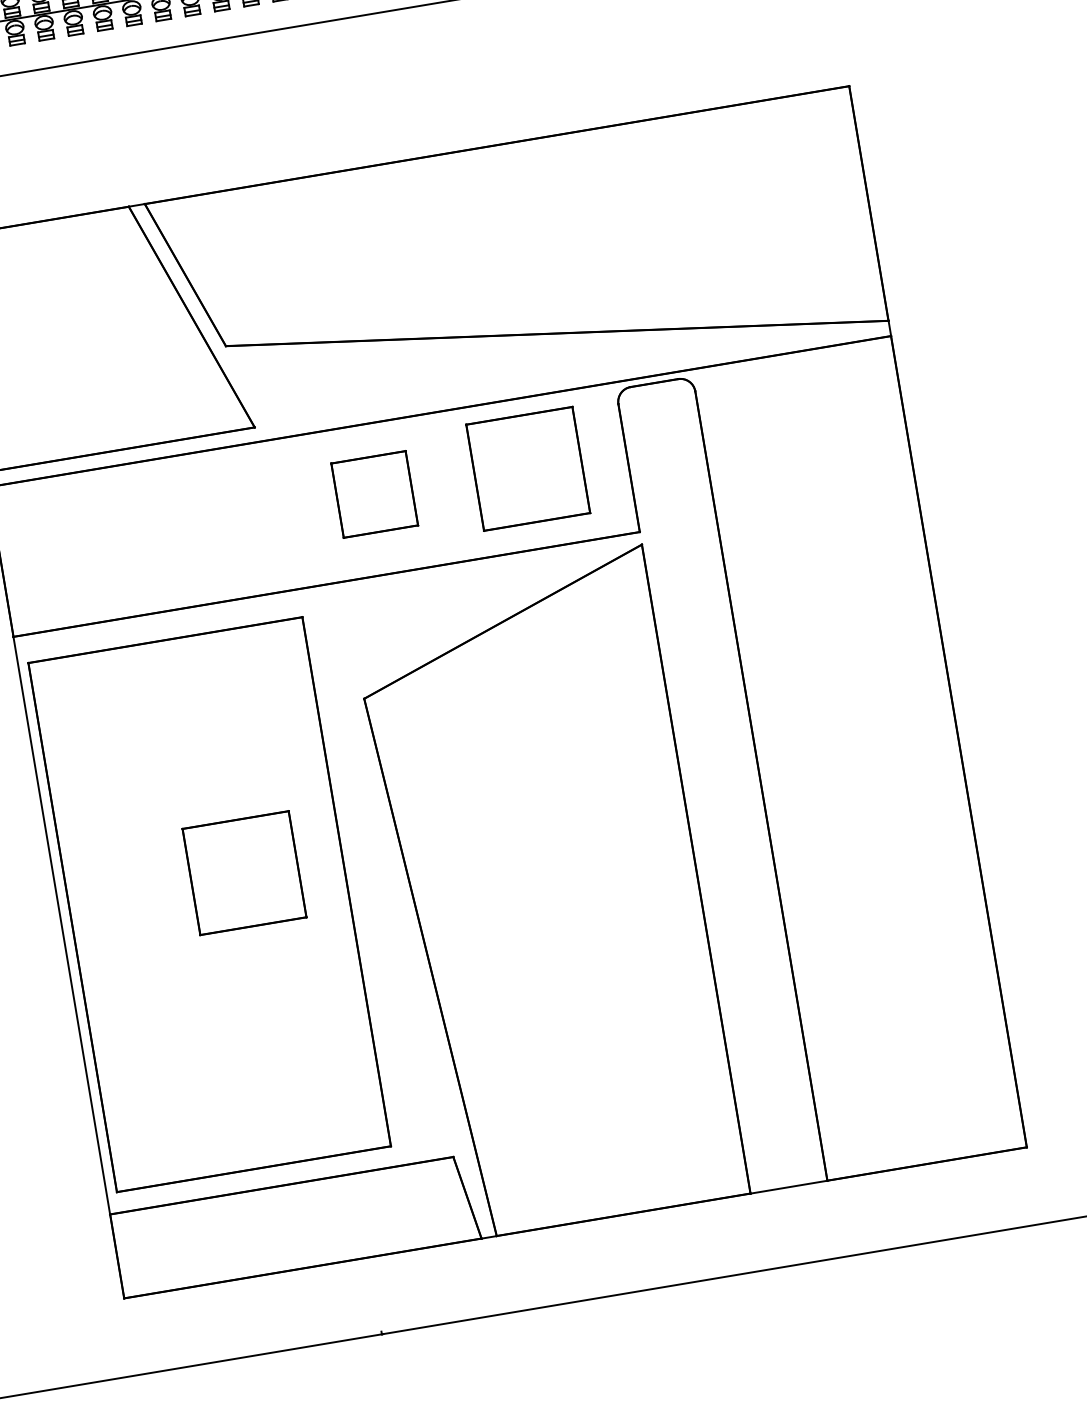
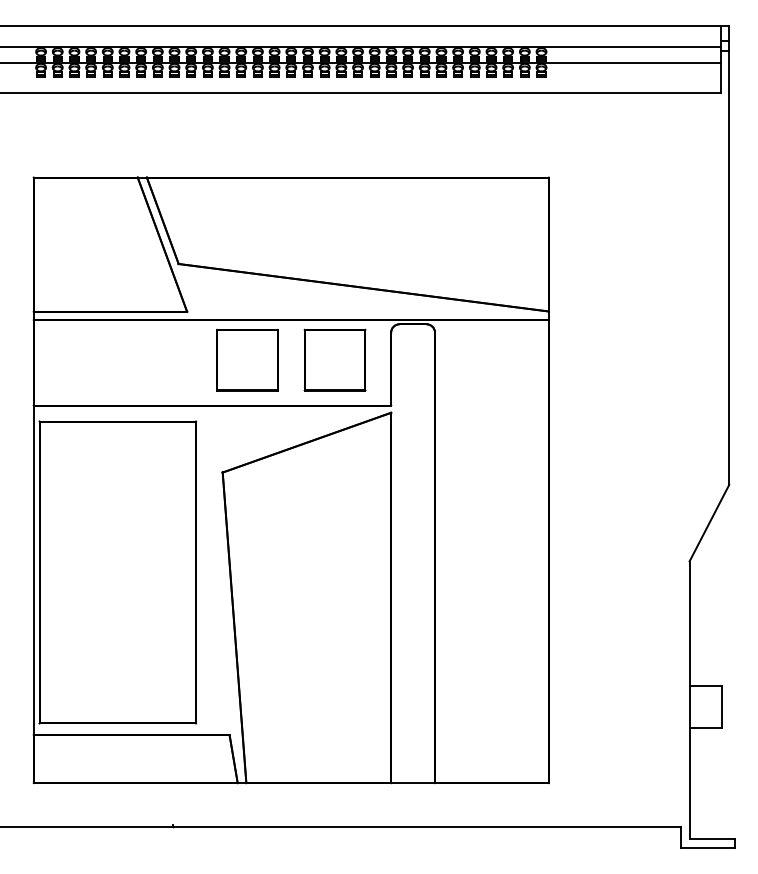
part: (374, 493) -> (247, 359), size x1.43
part: (243, 872) -> (139, 557), removed

